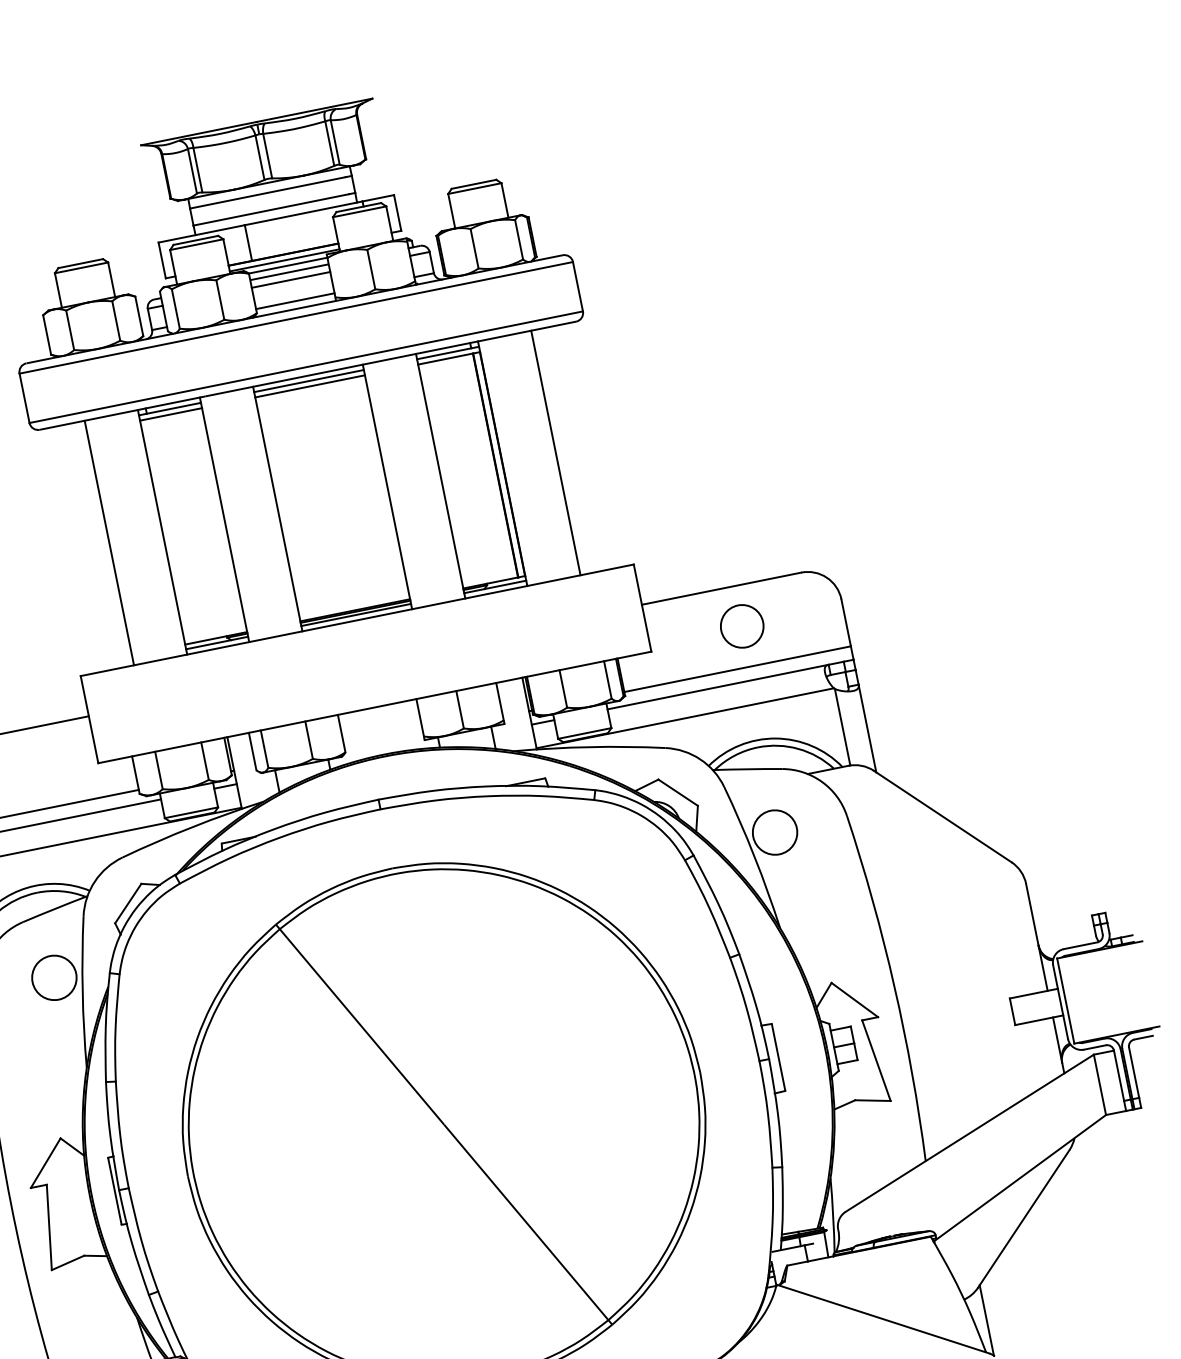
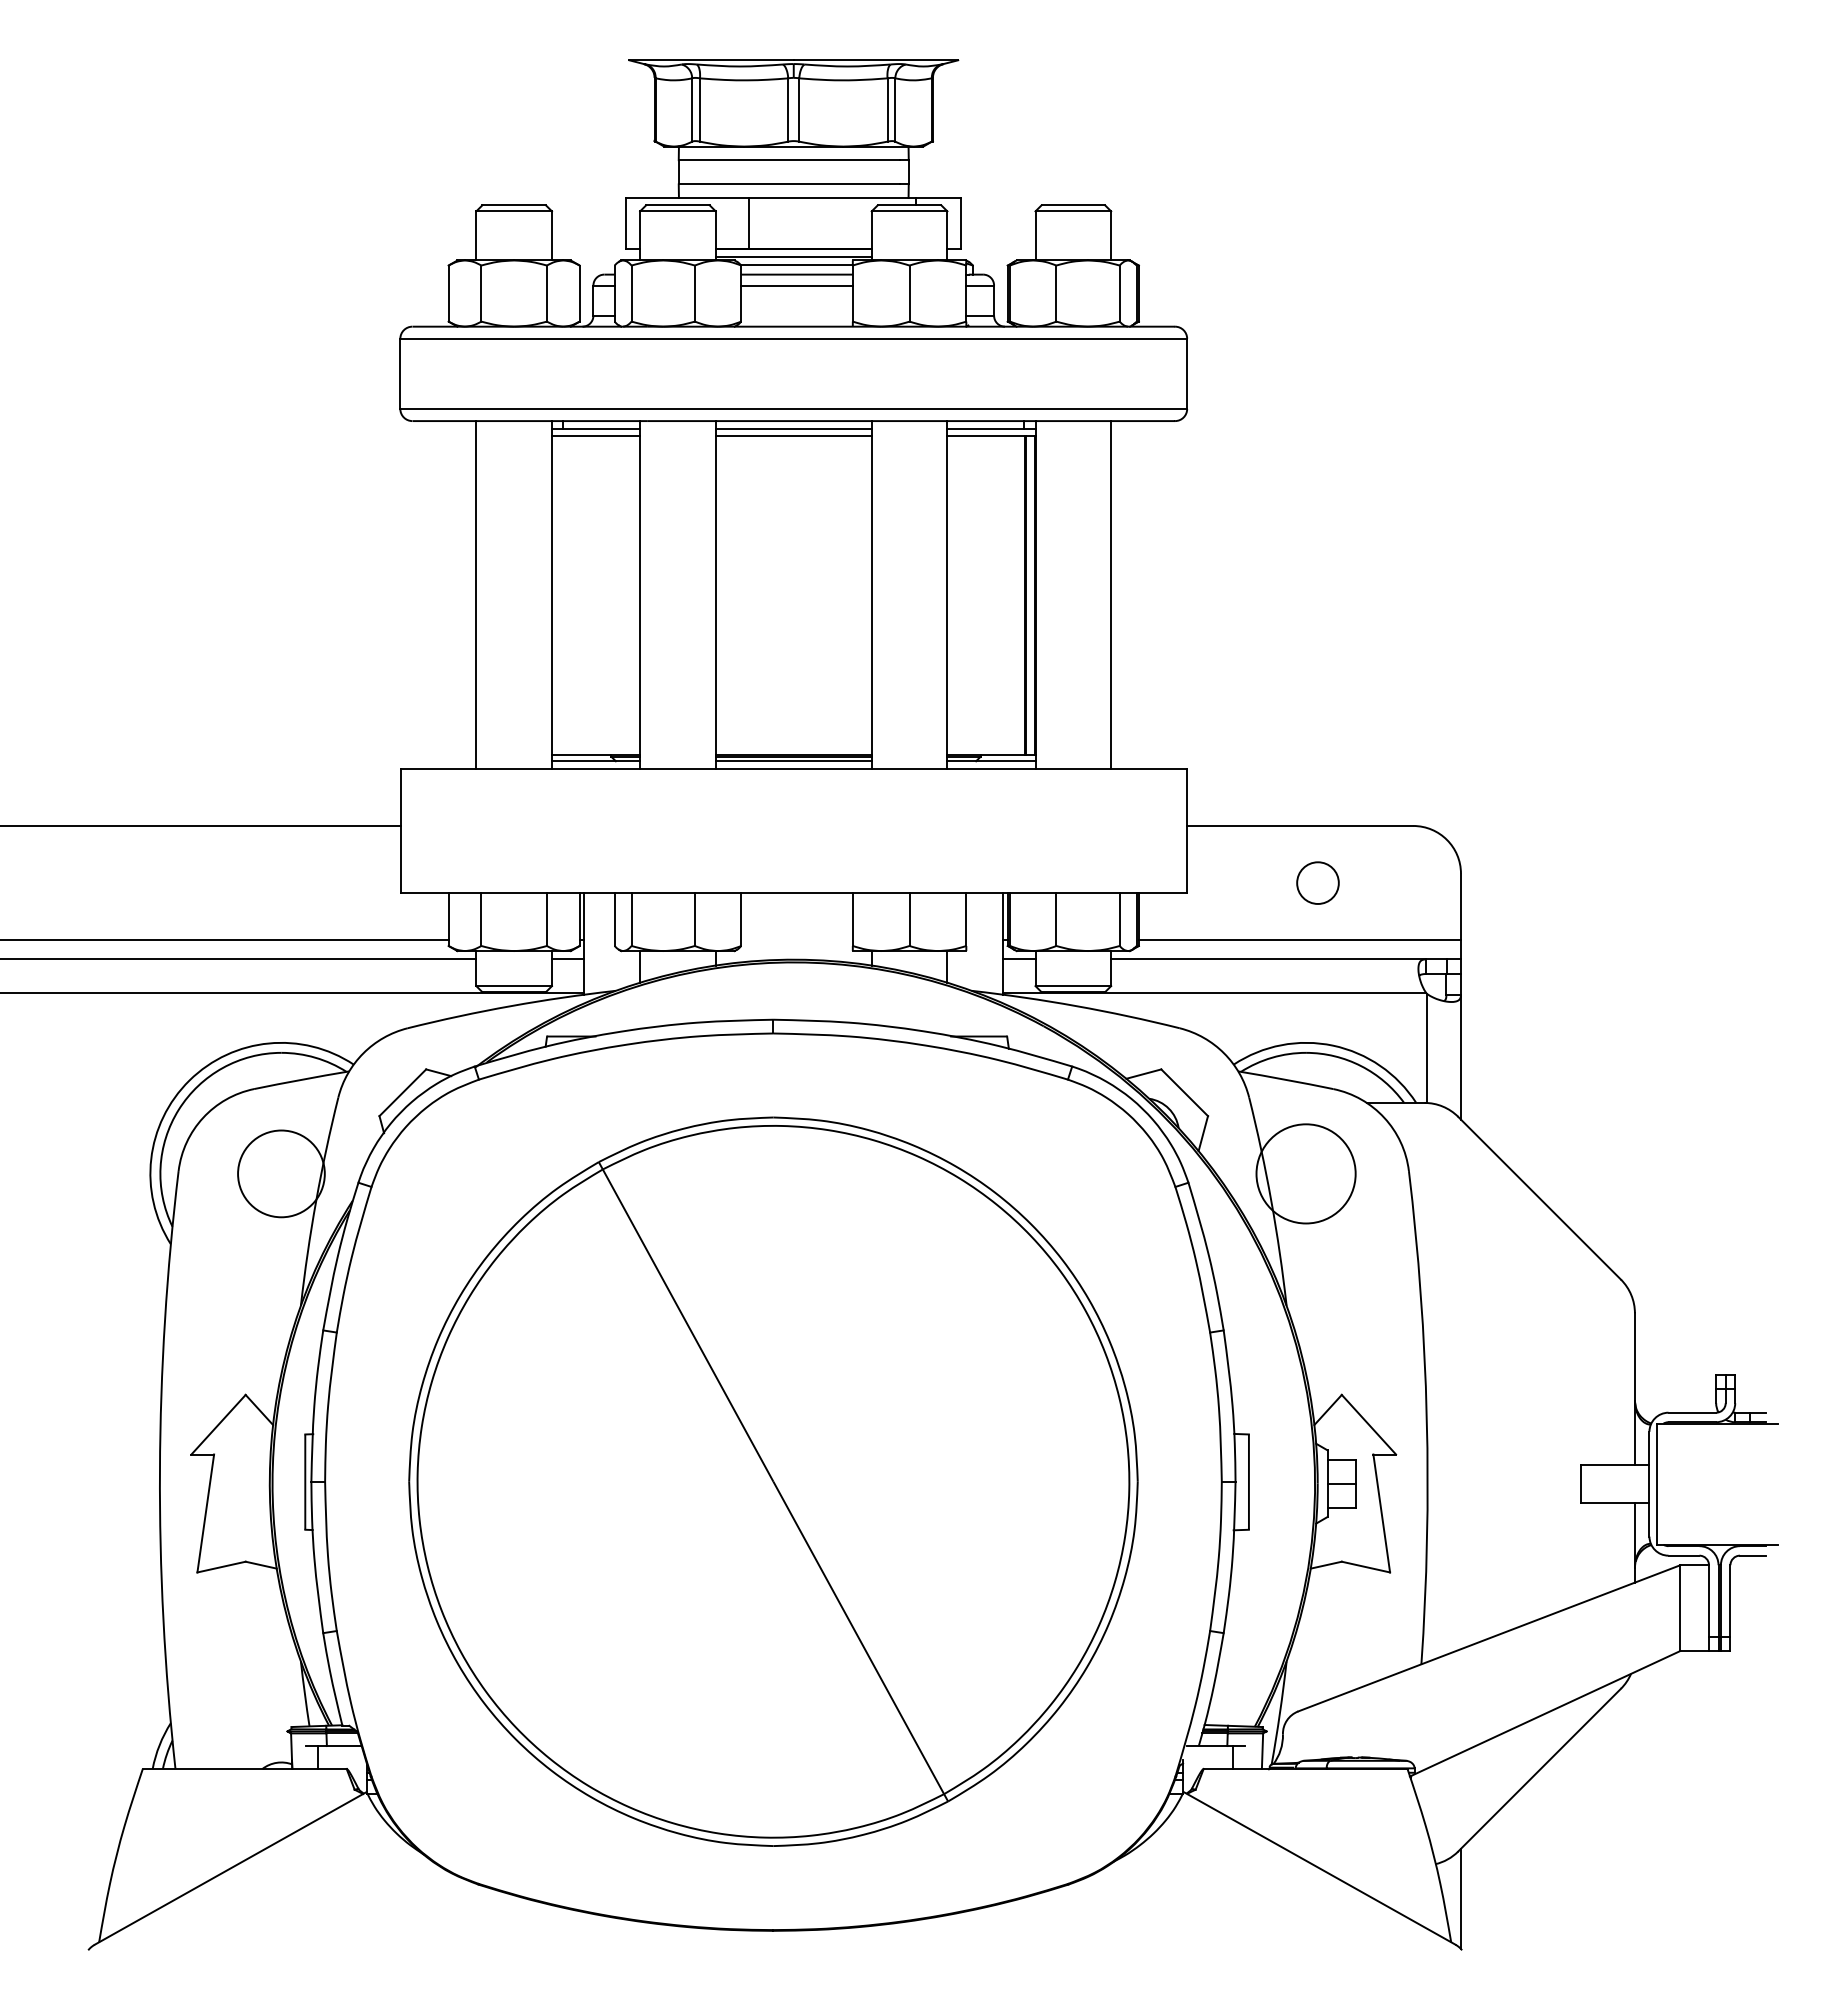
line: (294, 301) -> (796, 315), removed
circle: (741, 625) -> (1317, 882), size x0.7
circle: (775, 832) -> (1306, 1173), size x1.6
circle: (54, 977) -> (281, 1173), size x1.4

